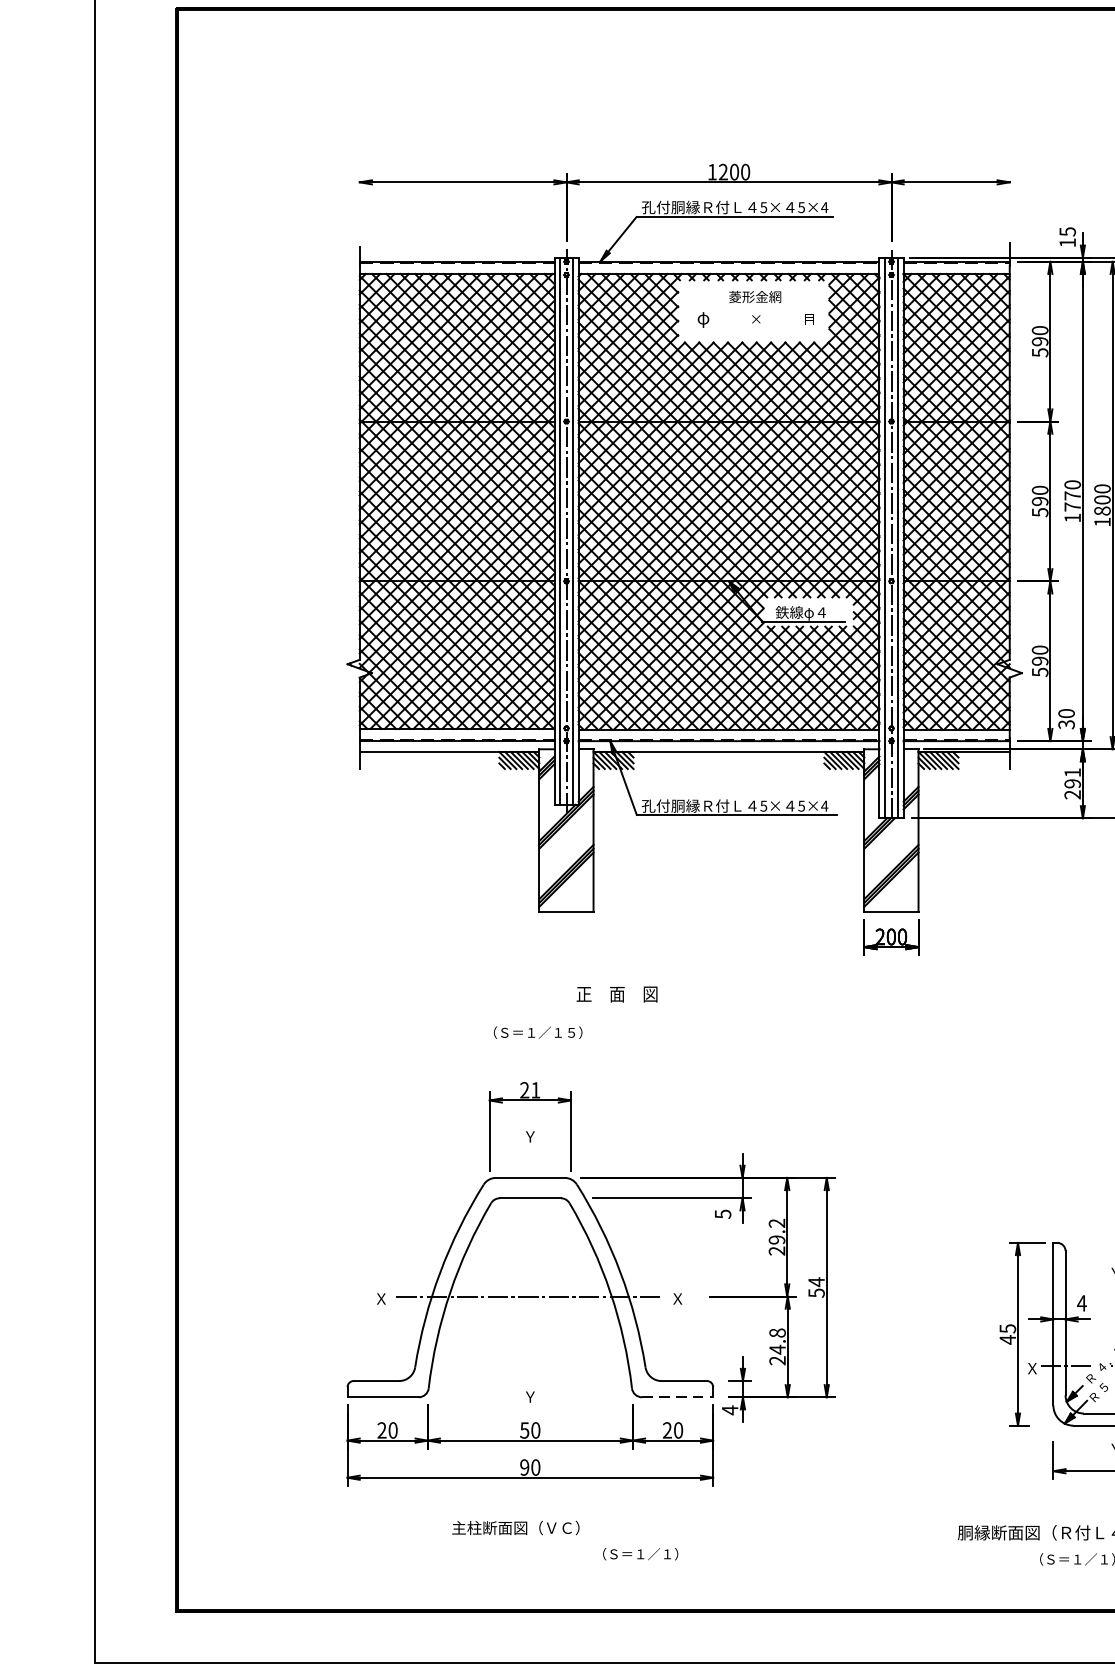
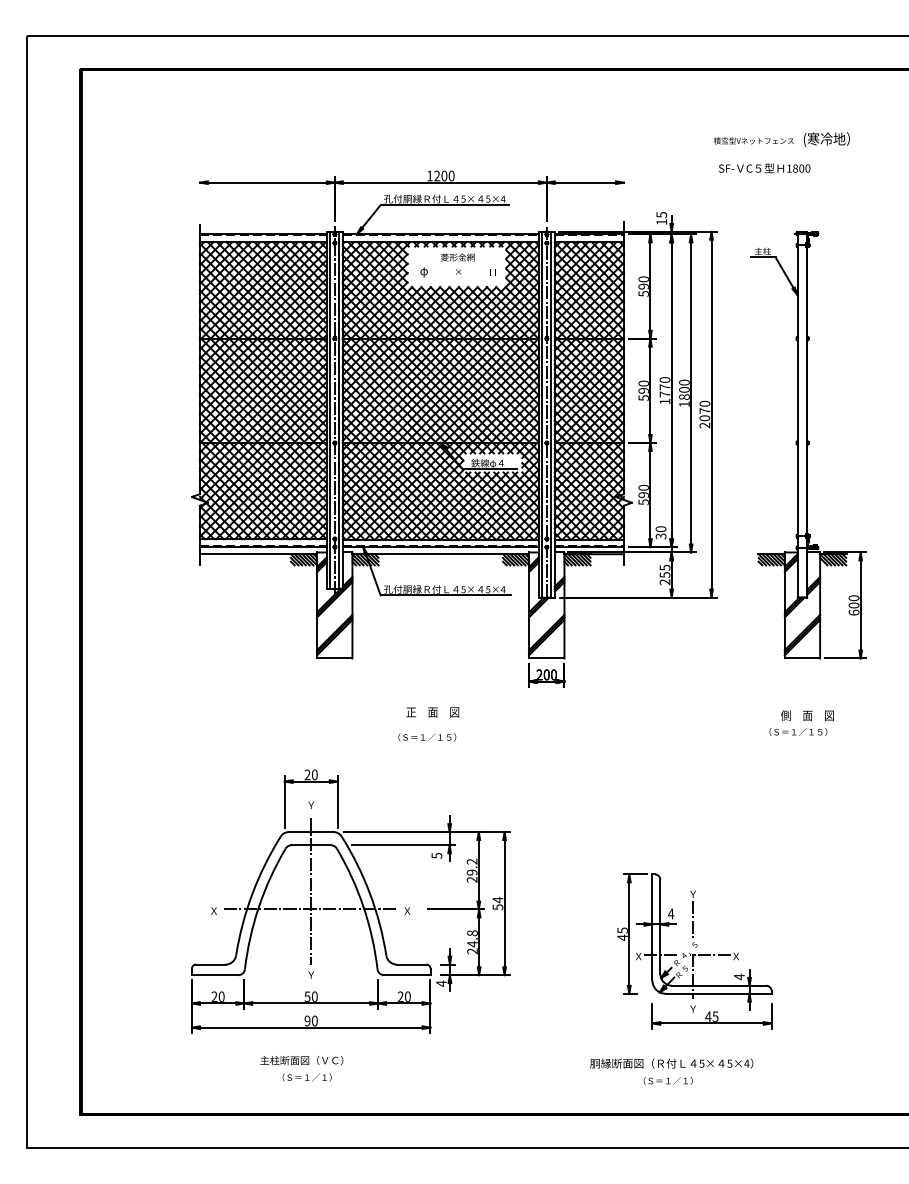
text: (1071, 776) -> (664, 570), 291 -> 255
text: (616, 994) -> (432, 712), moved
text: (538, 1032) -> (427, 737), moved
text: (535, 1089) -> (314, 774), 21 -> 20
line: (530, 1268) -> (311, 891), added
line: (677, 1397) -> (407, 975), dashed -> solid
text: (639, 1554) -> (306, 1077), moved

